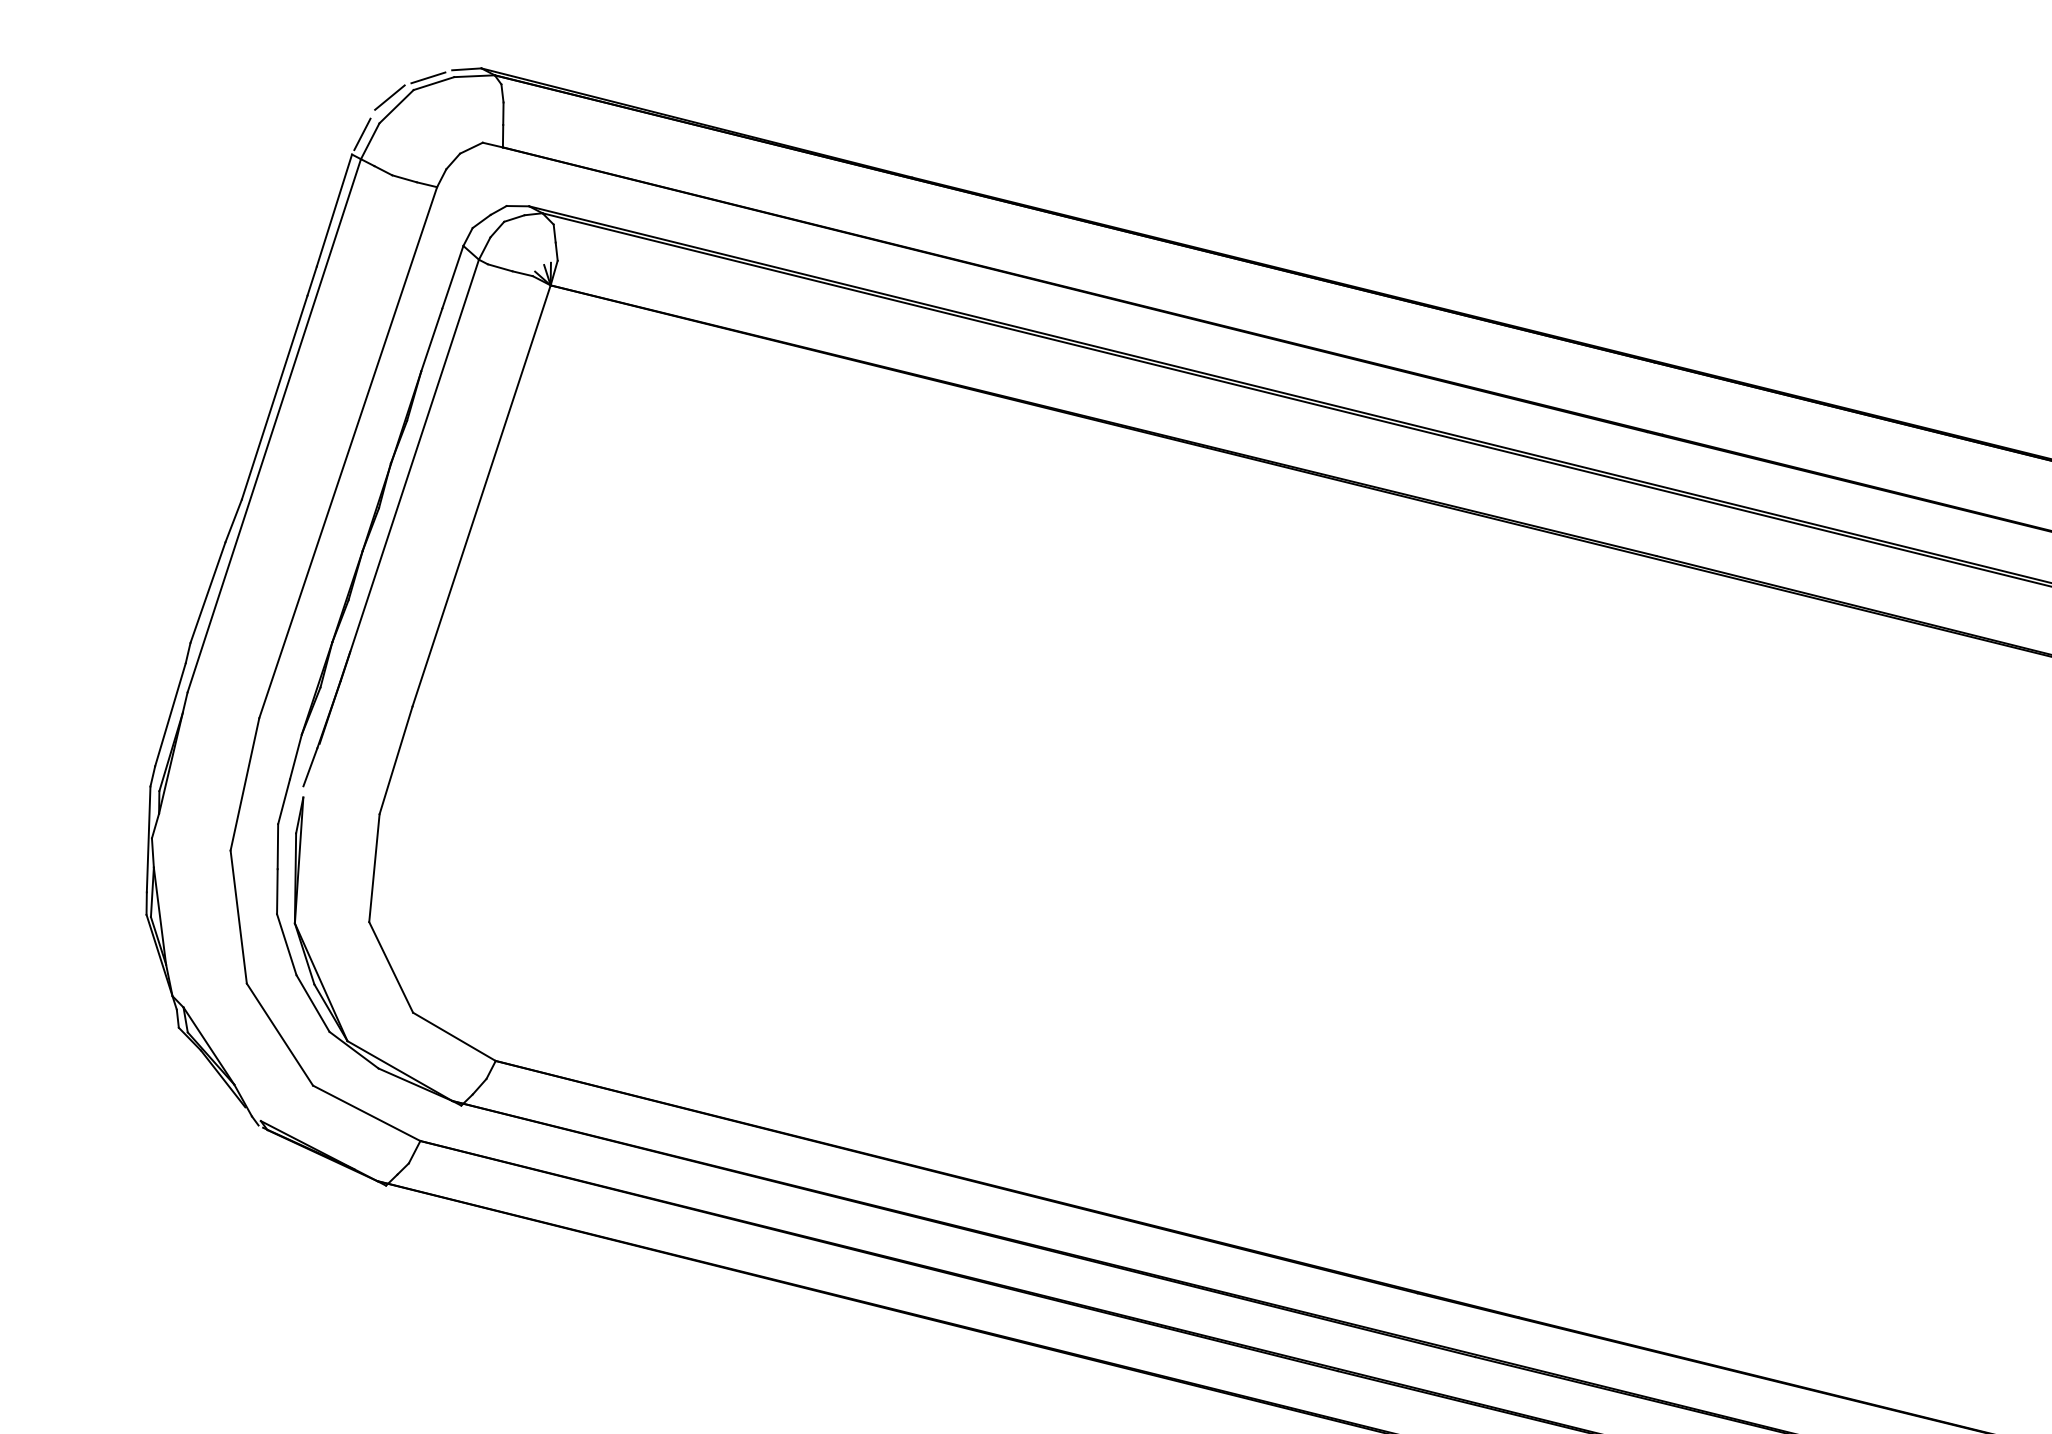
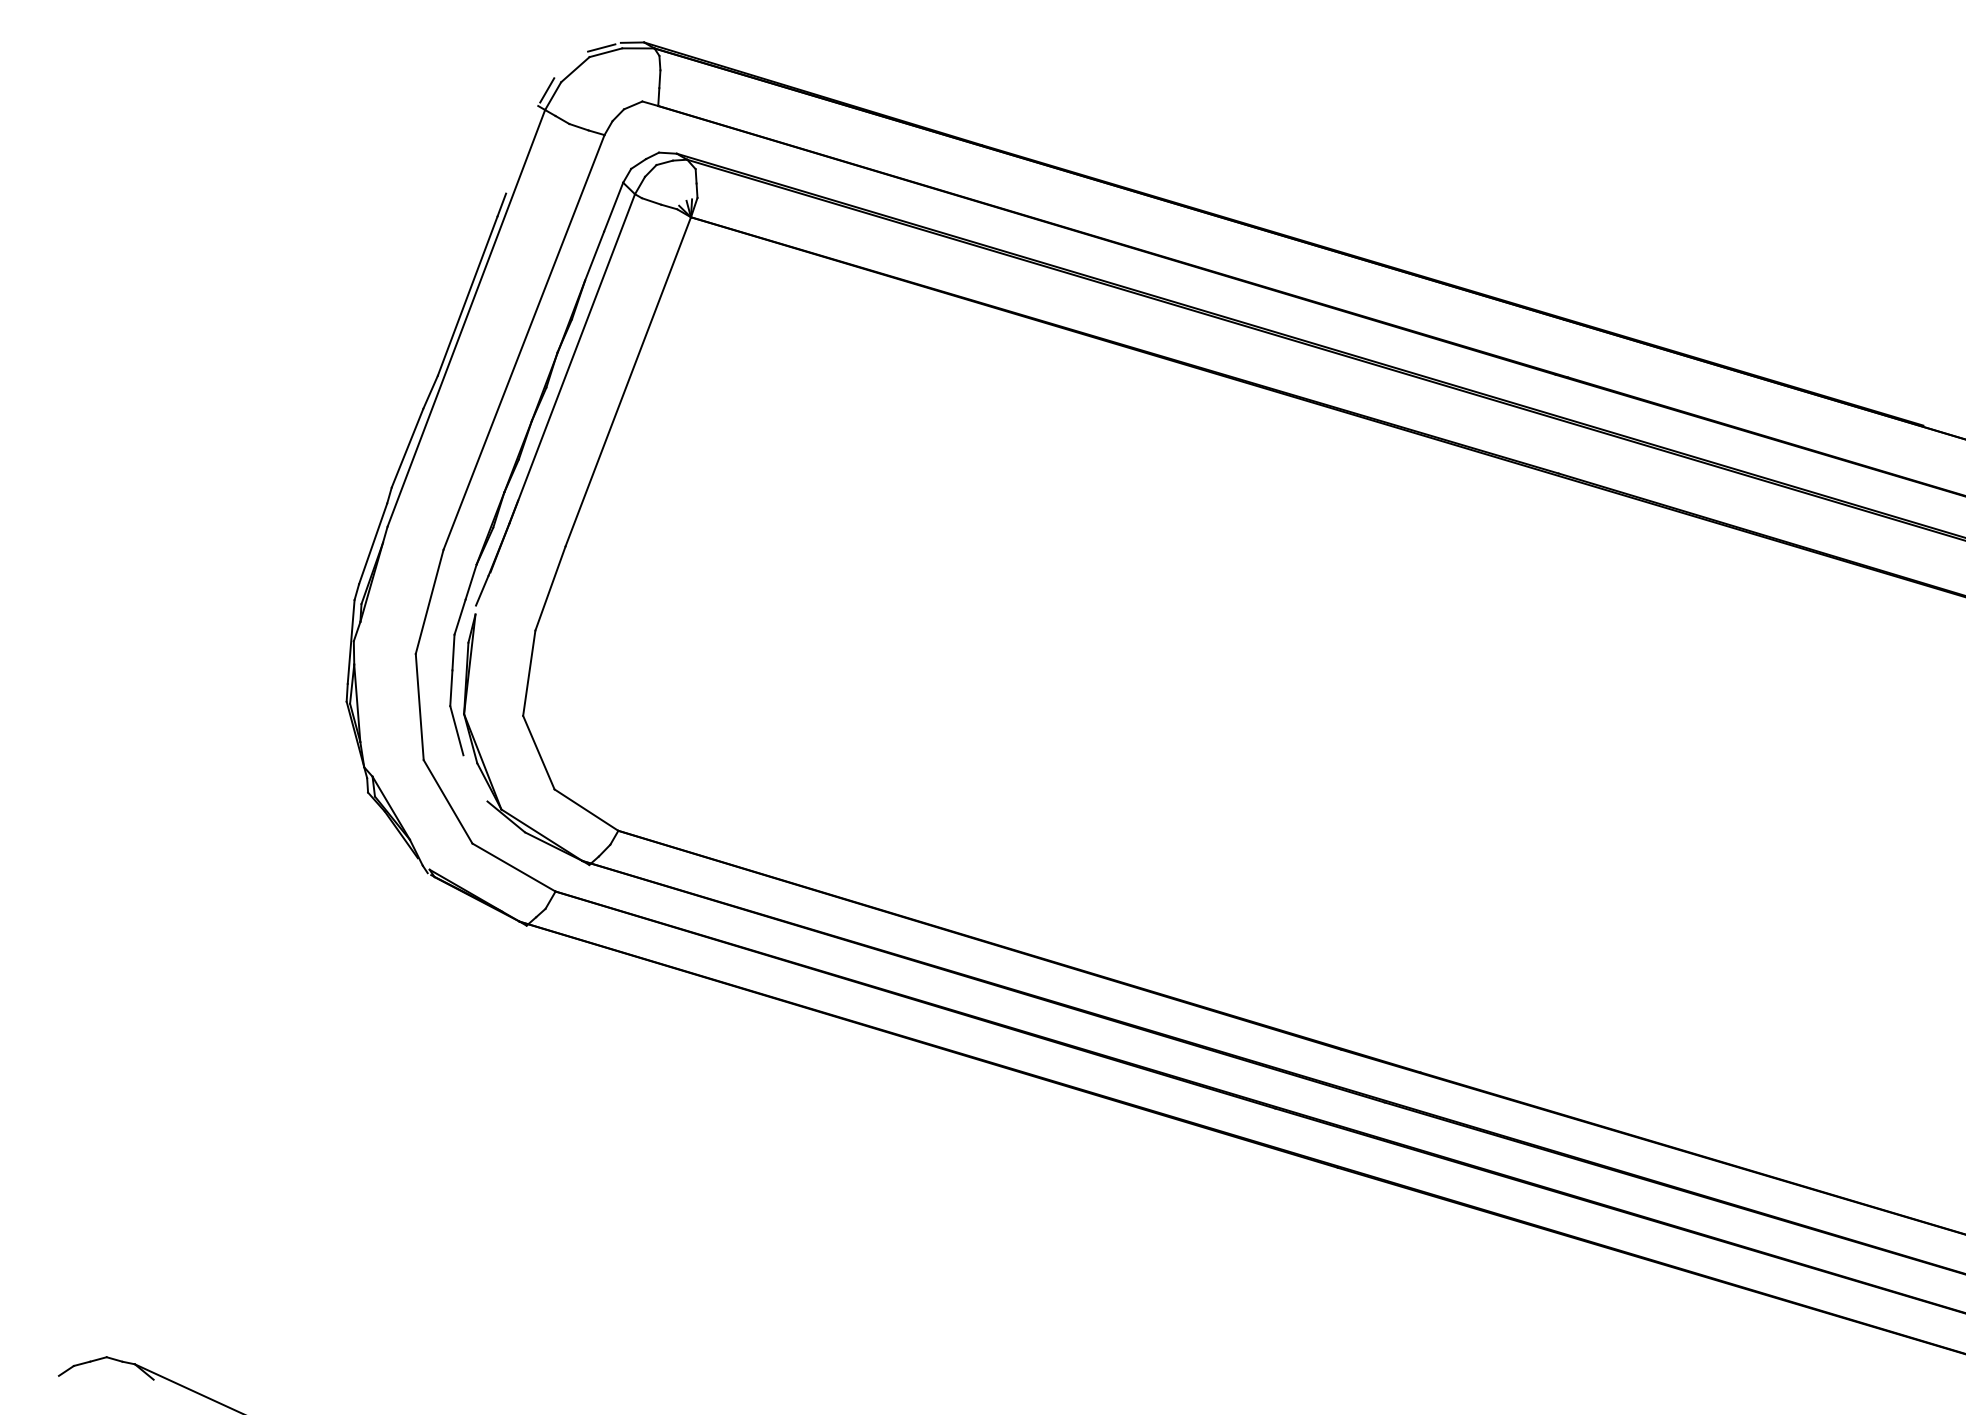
line: (390, 97) -> (570, 62), removed
line: (334, 210) -> (522, 149), removed
line: (313, 1003) -> (475, 778), removed

